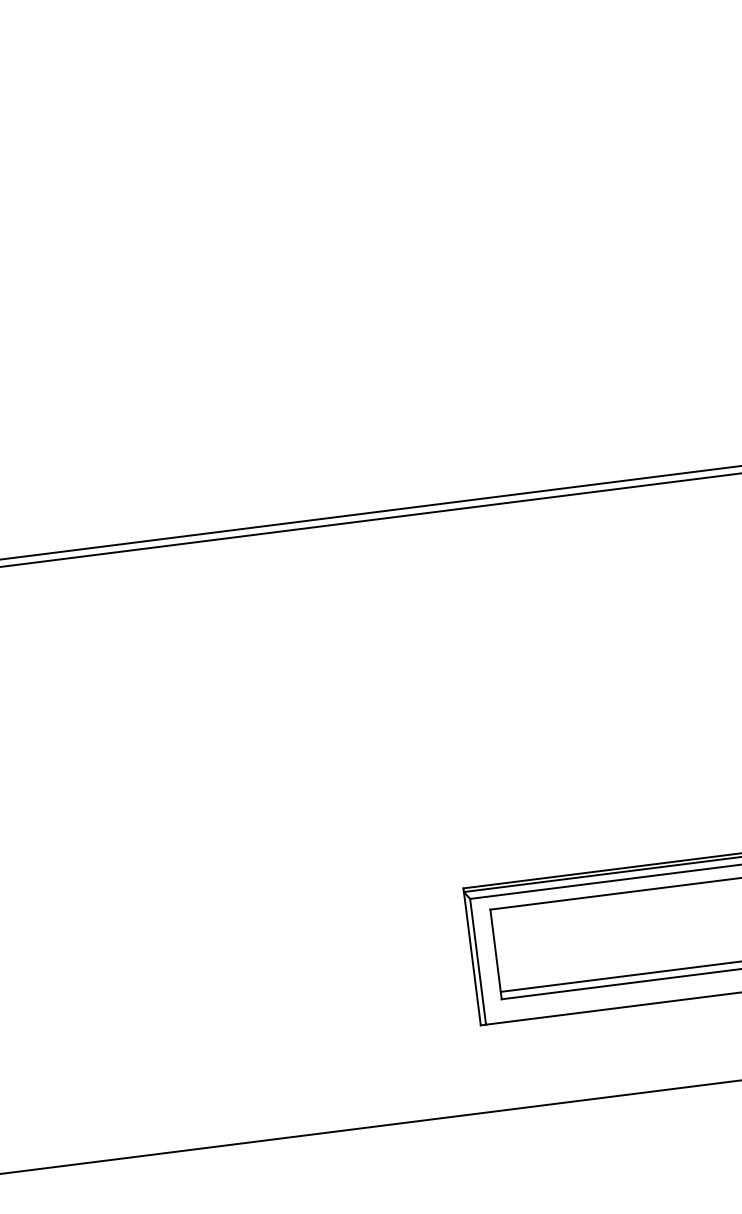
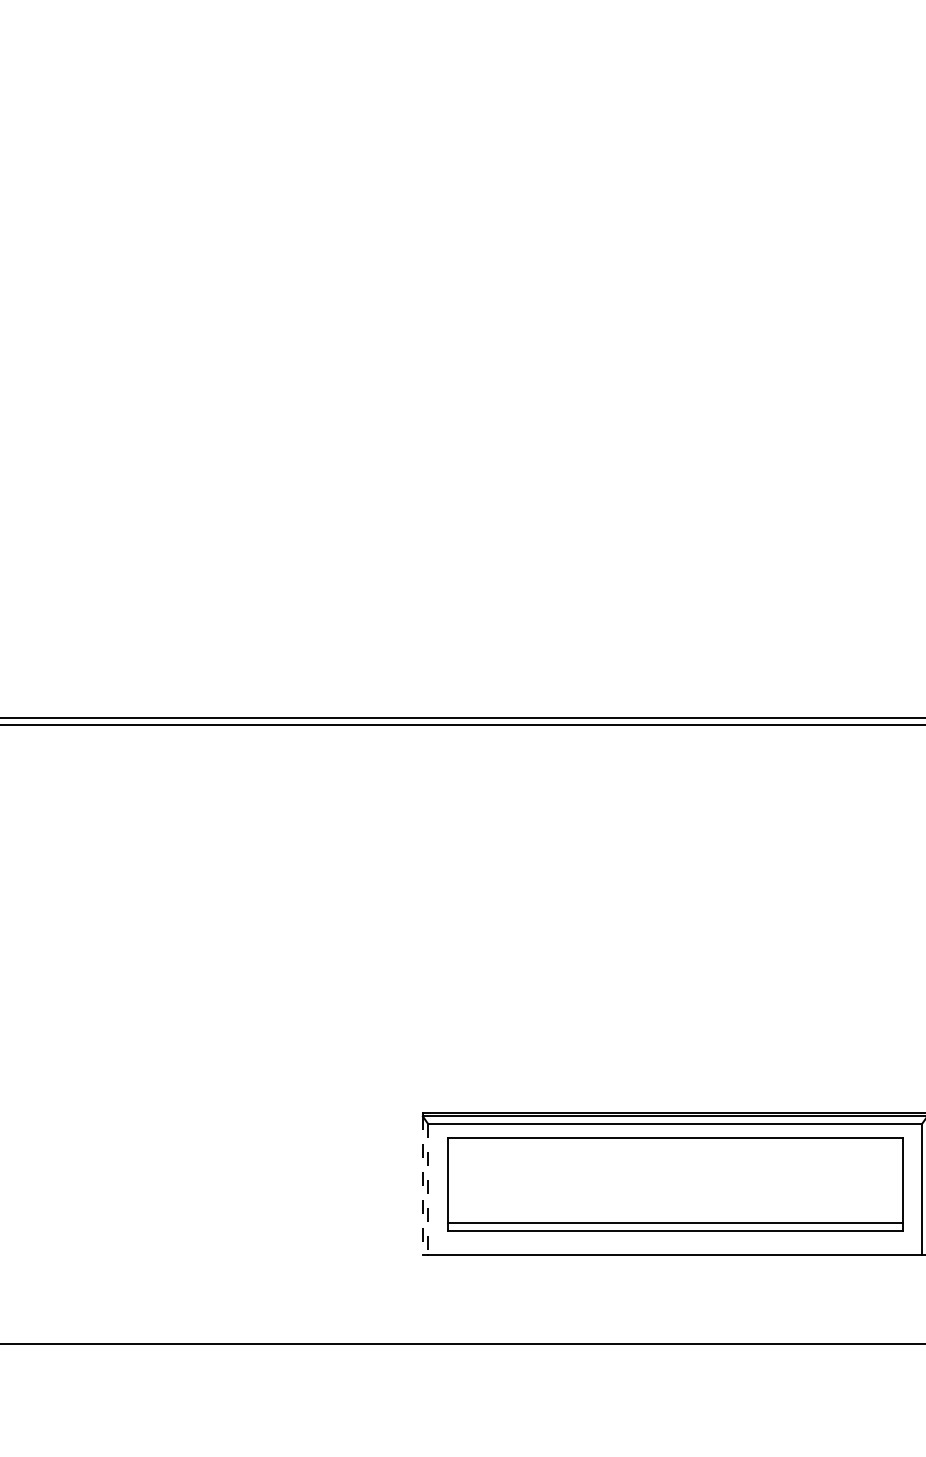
line: (471, 958) -> (422, 1185), solid -> dashed
line: (478, 961) -> (428, 1189), solid -> dashed

